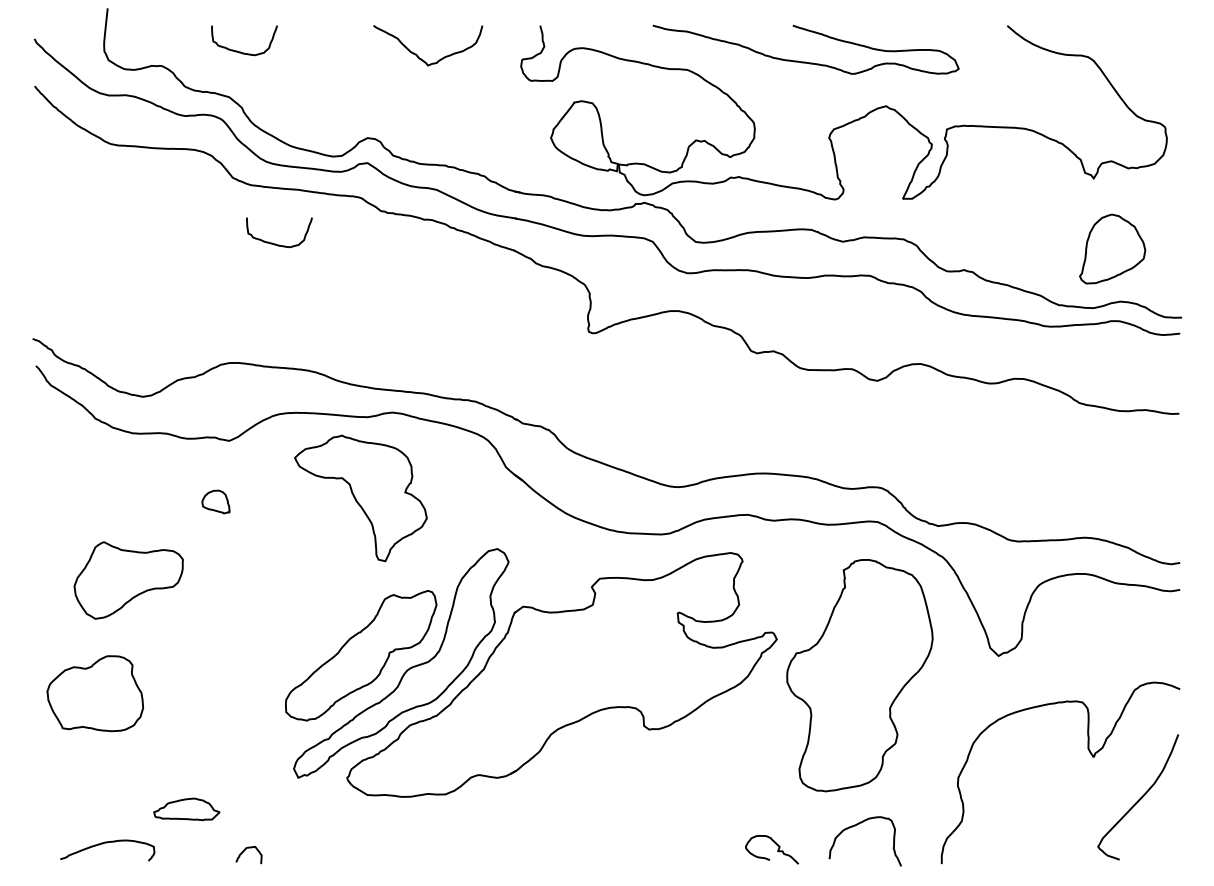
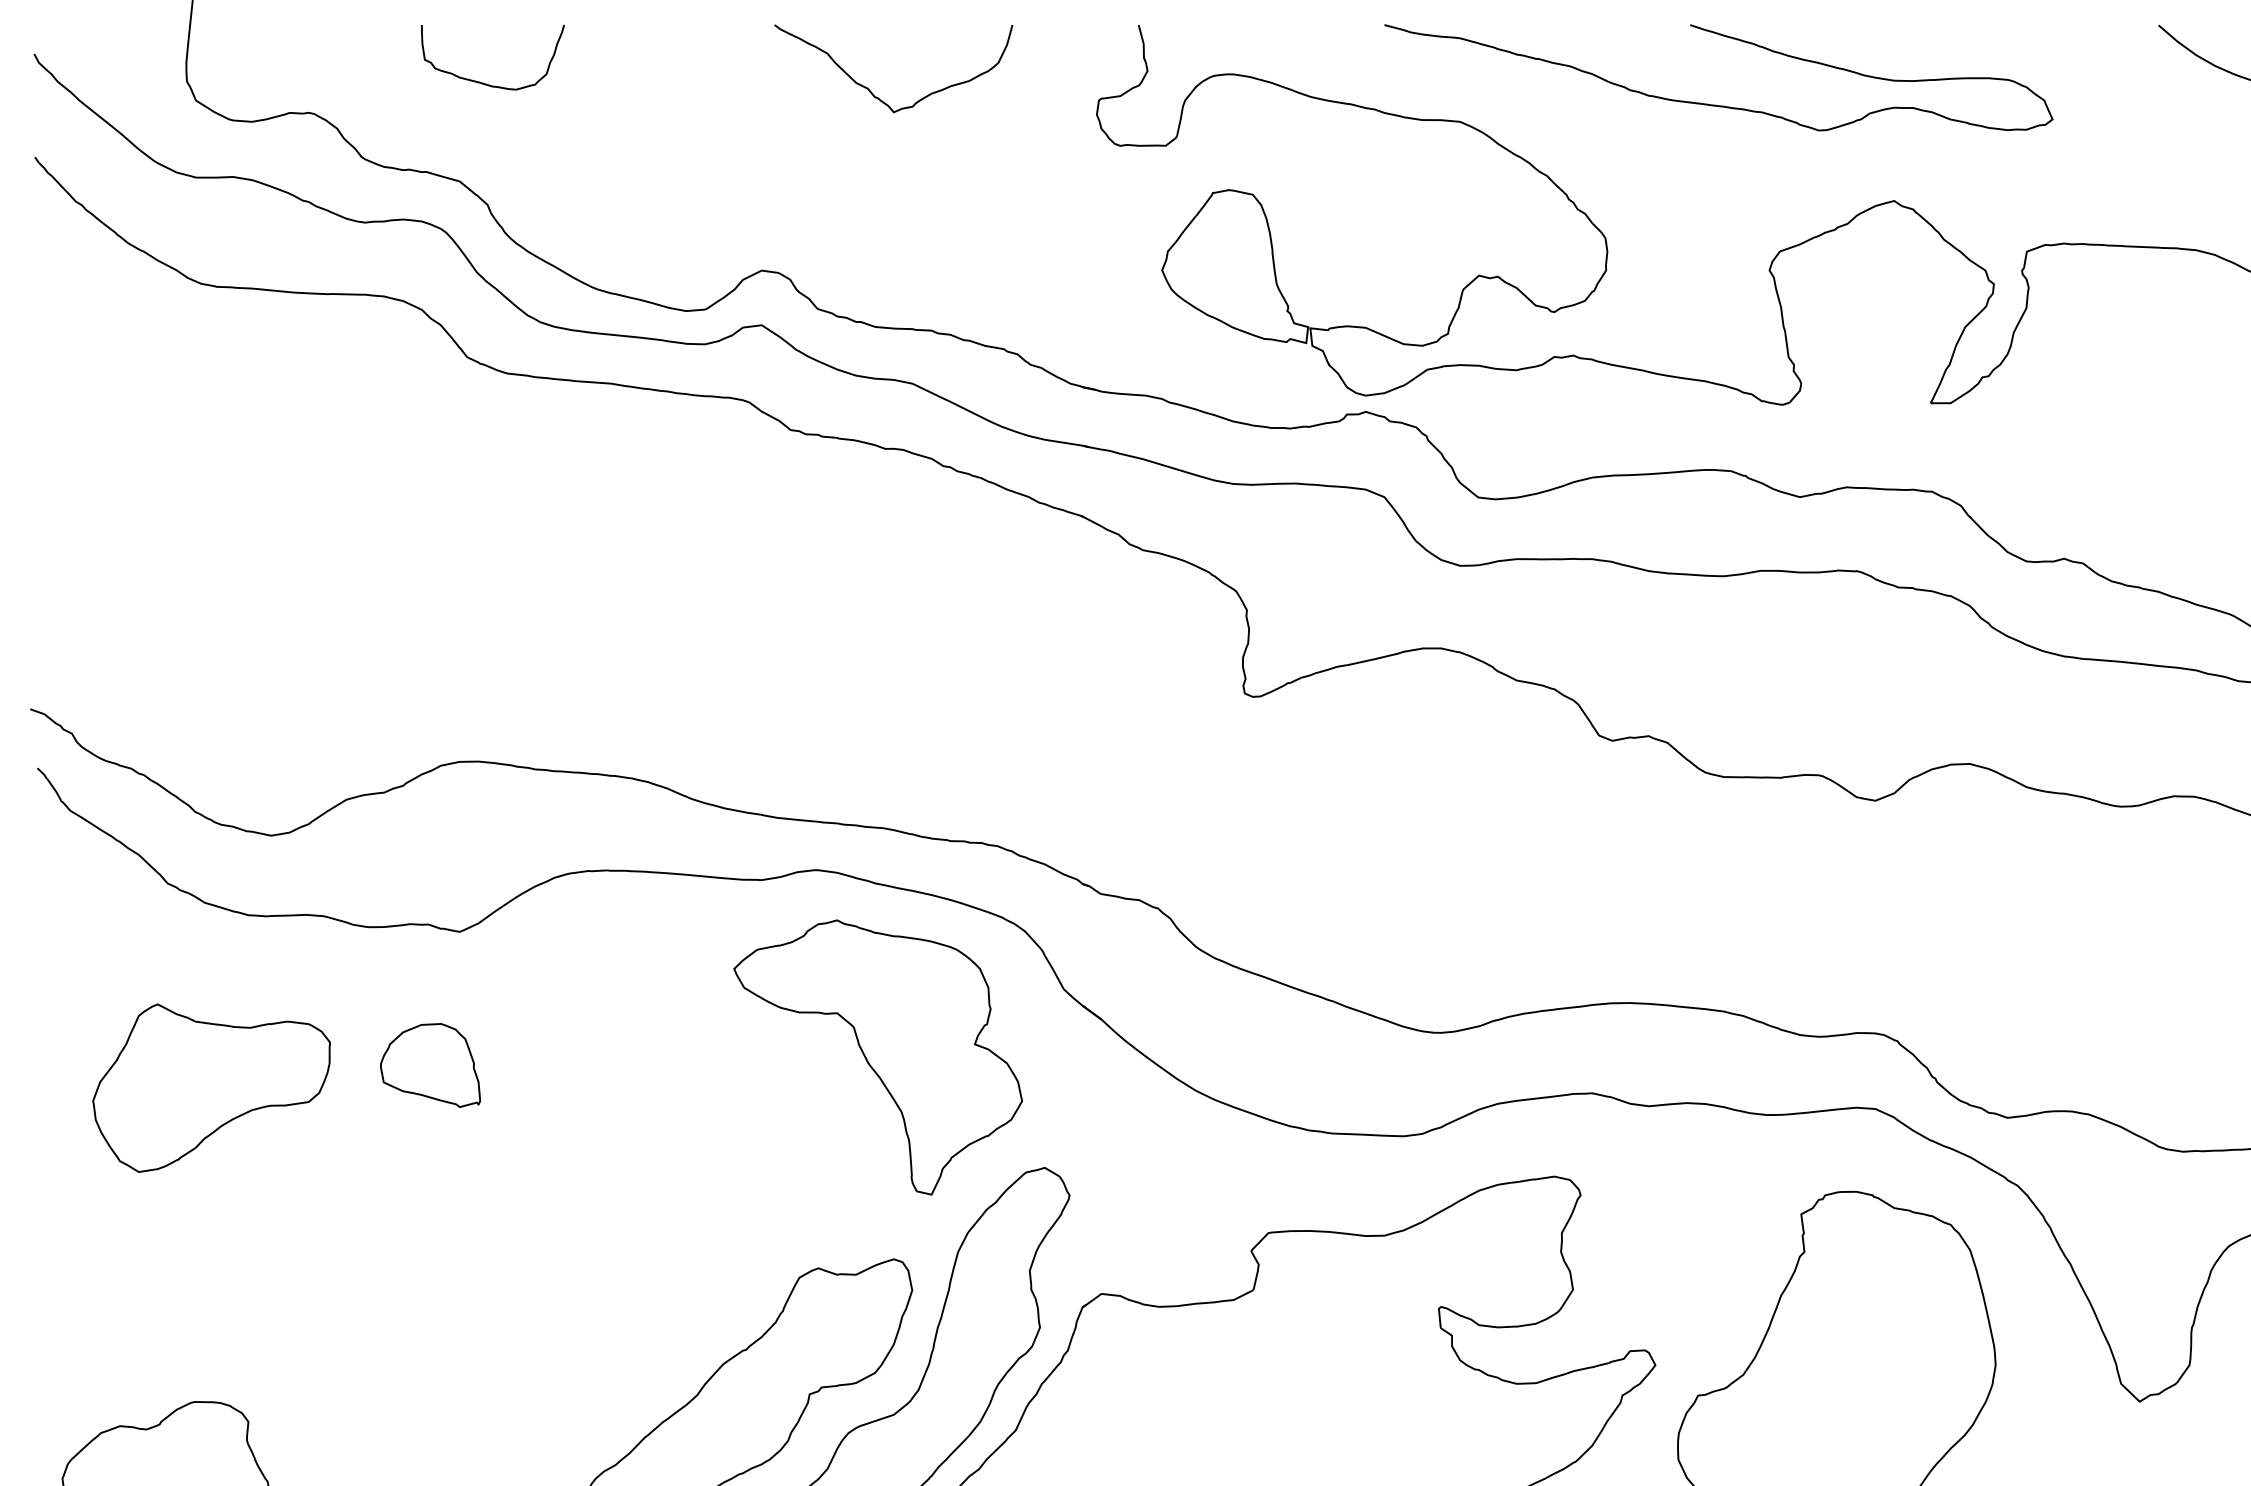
curve: (275, 243) -> (560, 500), removed
part: (360, 498) -> (877, 1057), moved
part: (215, 501) -> (429, 1064), size x1.67
part: (128, 580) -> (211, 1088), moved

